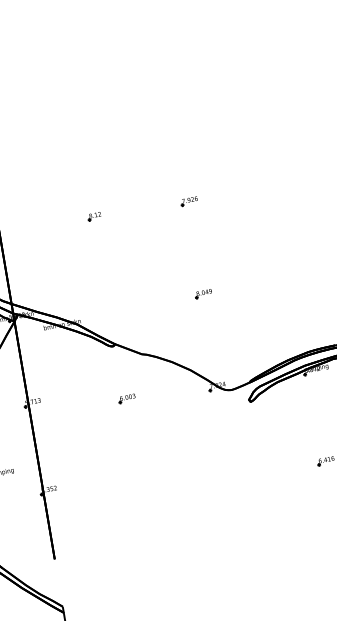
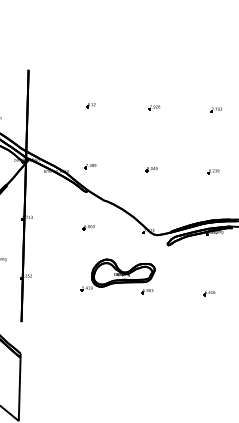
part: (280, 185) -> (215, 109), added
part: (295, 278) -> (213, 171), added
part: (111, 307) -> (90, 166), added
part: (184, 463) -> (117, 276), added

